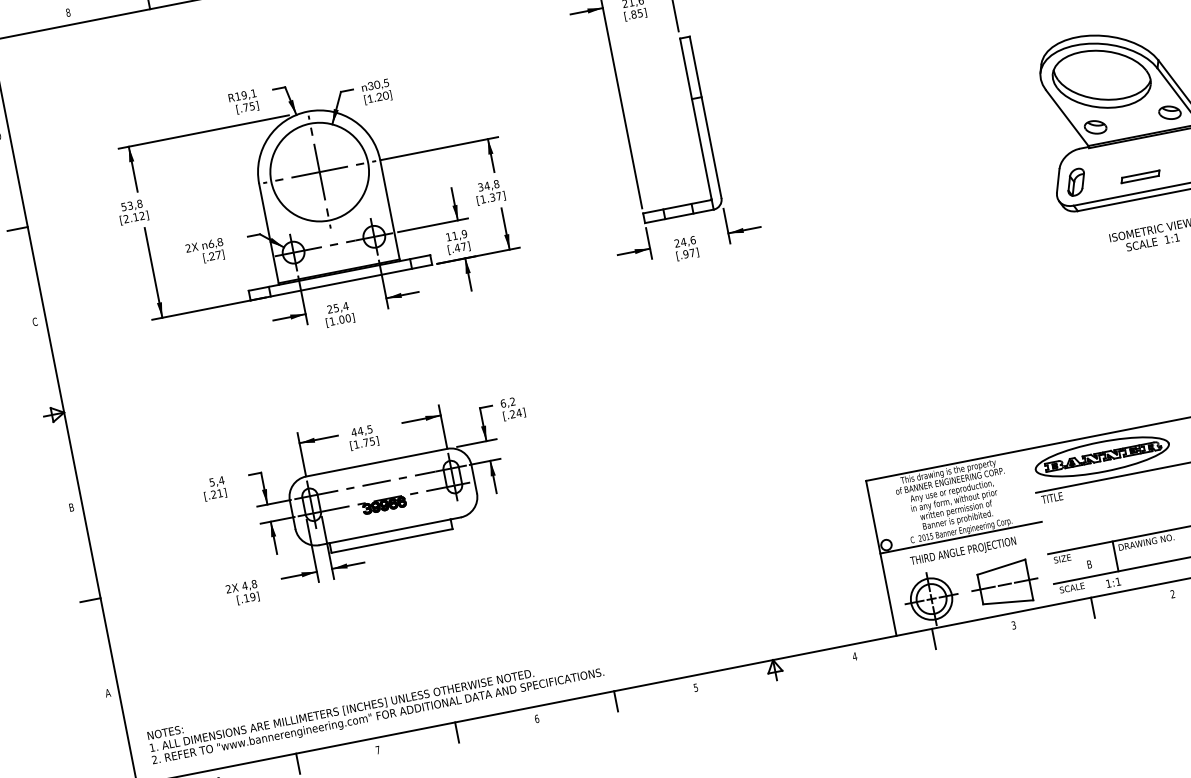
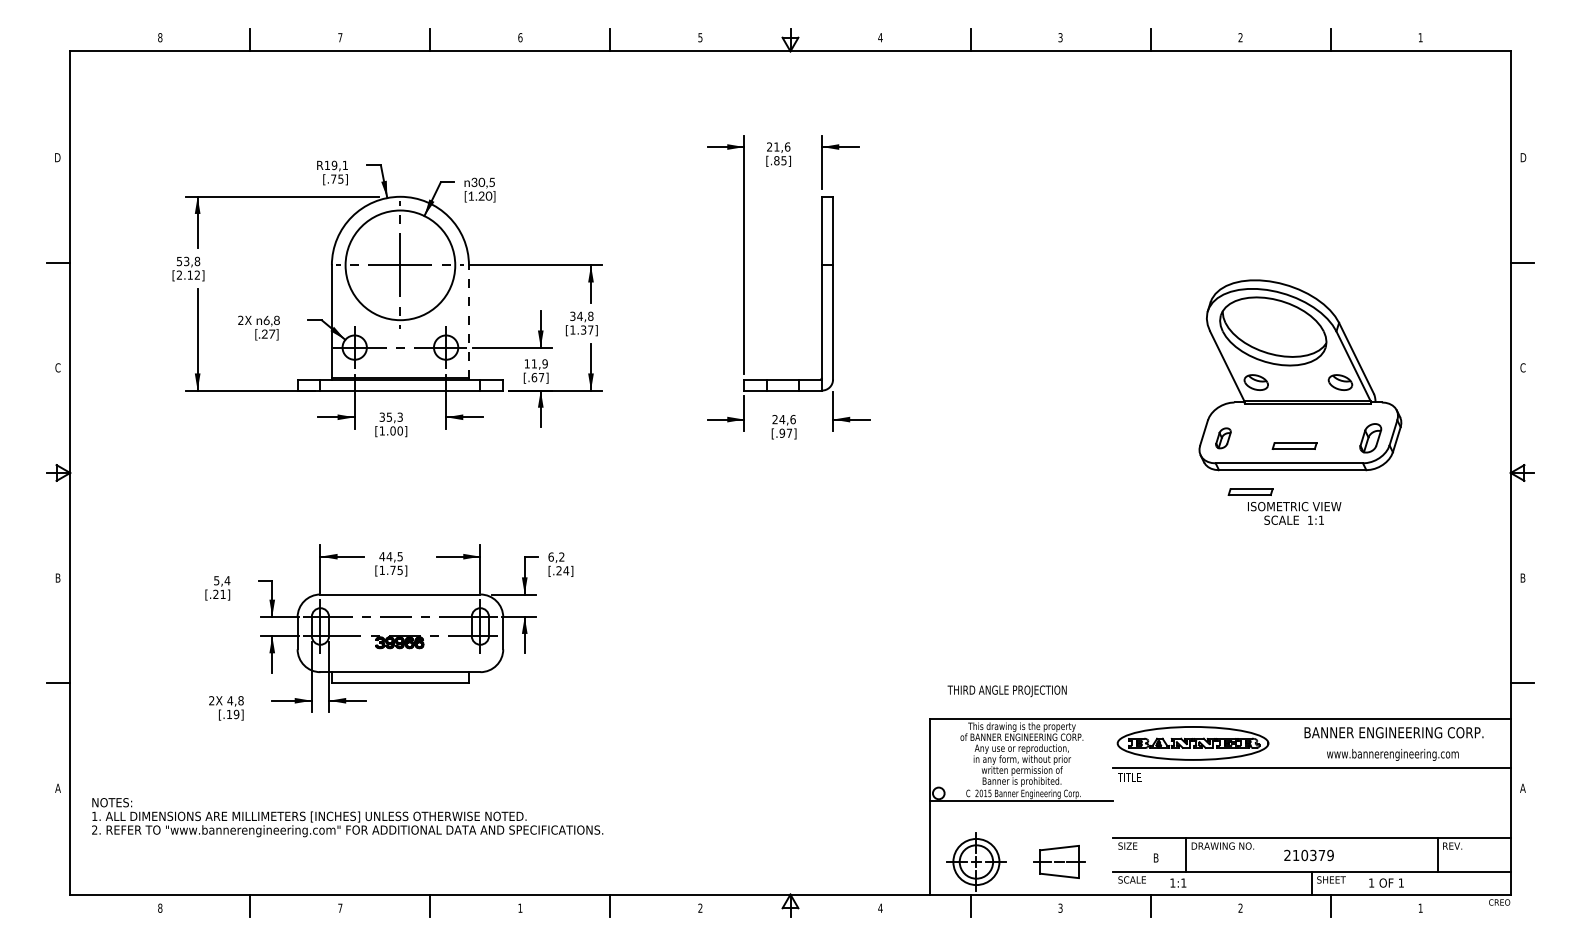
part: (1076, 182) -> (1223, 438), size x0.7
line: (389, 209) -> (468, 321), solid -> dashed
part: (1109, 224) -> (1250, 491), added
text: (457, 247) -> (534, 377), [.47] -> [.67]
text: (338, 307) -> (391, 416), 25,4 -> 35,3
text: (962, 551) -> (1006, 690), moved
part: (1004, 584) -> (1059, 861), size x0.7
text: (695, 687) -> (700, 907), 5 -> 2
text: (375, 704) -> (347, 817), moved
text: (536, 718) -> (520, 907), 6 -> 1

